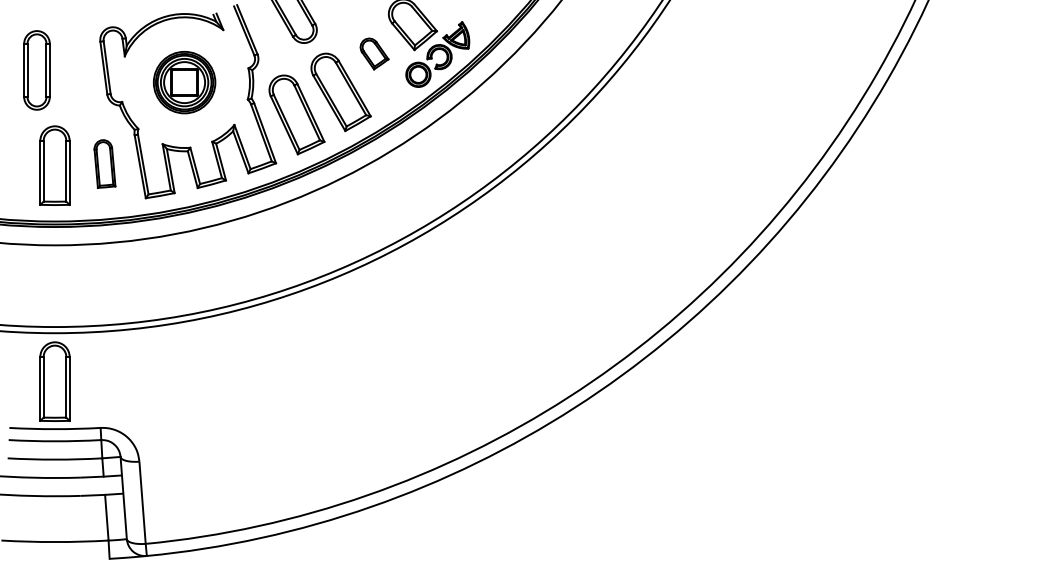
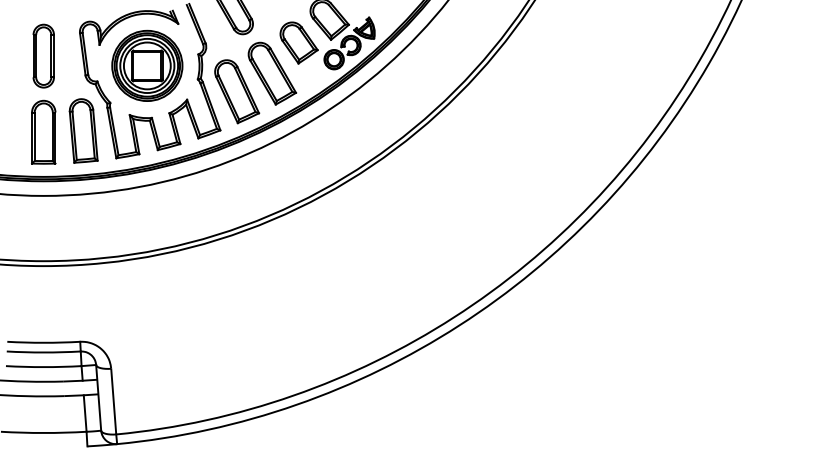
part: (374, 53) -> (299, 42), size x1.67
part: (36, 70) -> (43, 56), moved
part: (184, 82) -> (147, 65), size x1.43
part: (104, 163) -> (83, 130), size x1.67
part: (54, 381) -> (43, 304), removed

